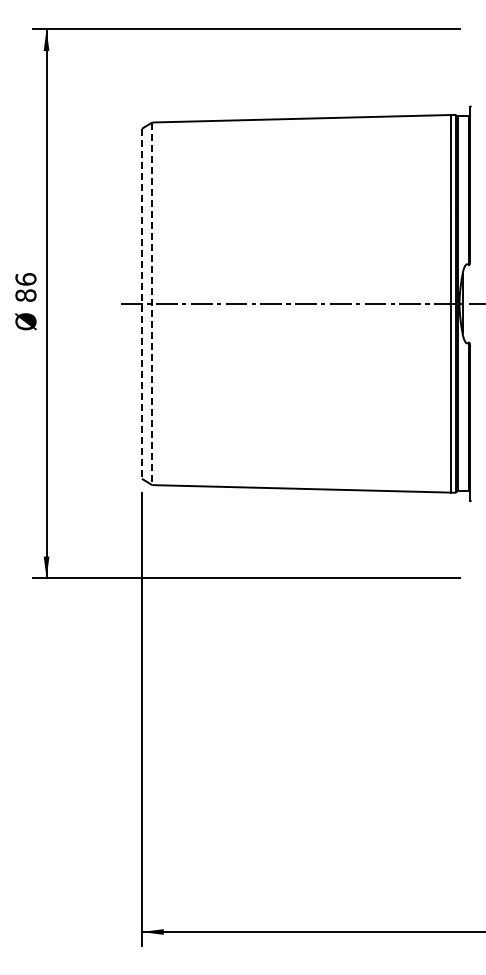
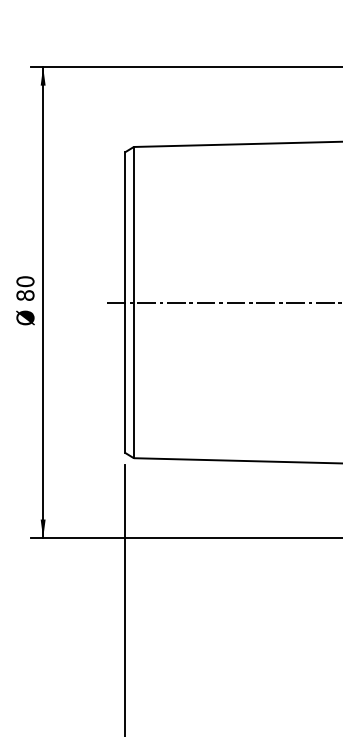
text: (25, 279) -> (25, 281), 86 -> 80
line: (141, 304) -> (124, 303), dashed -> solid
line: (152, 304) -> (134, 303), dashed -> solid

